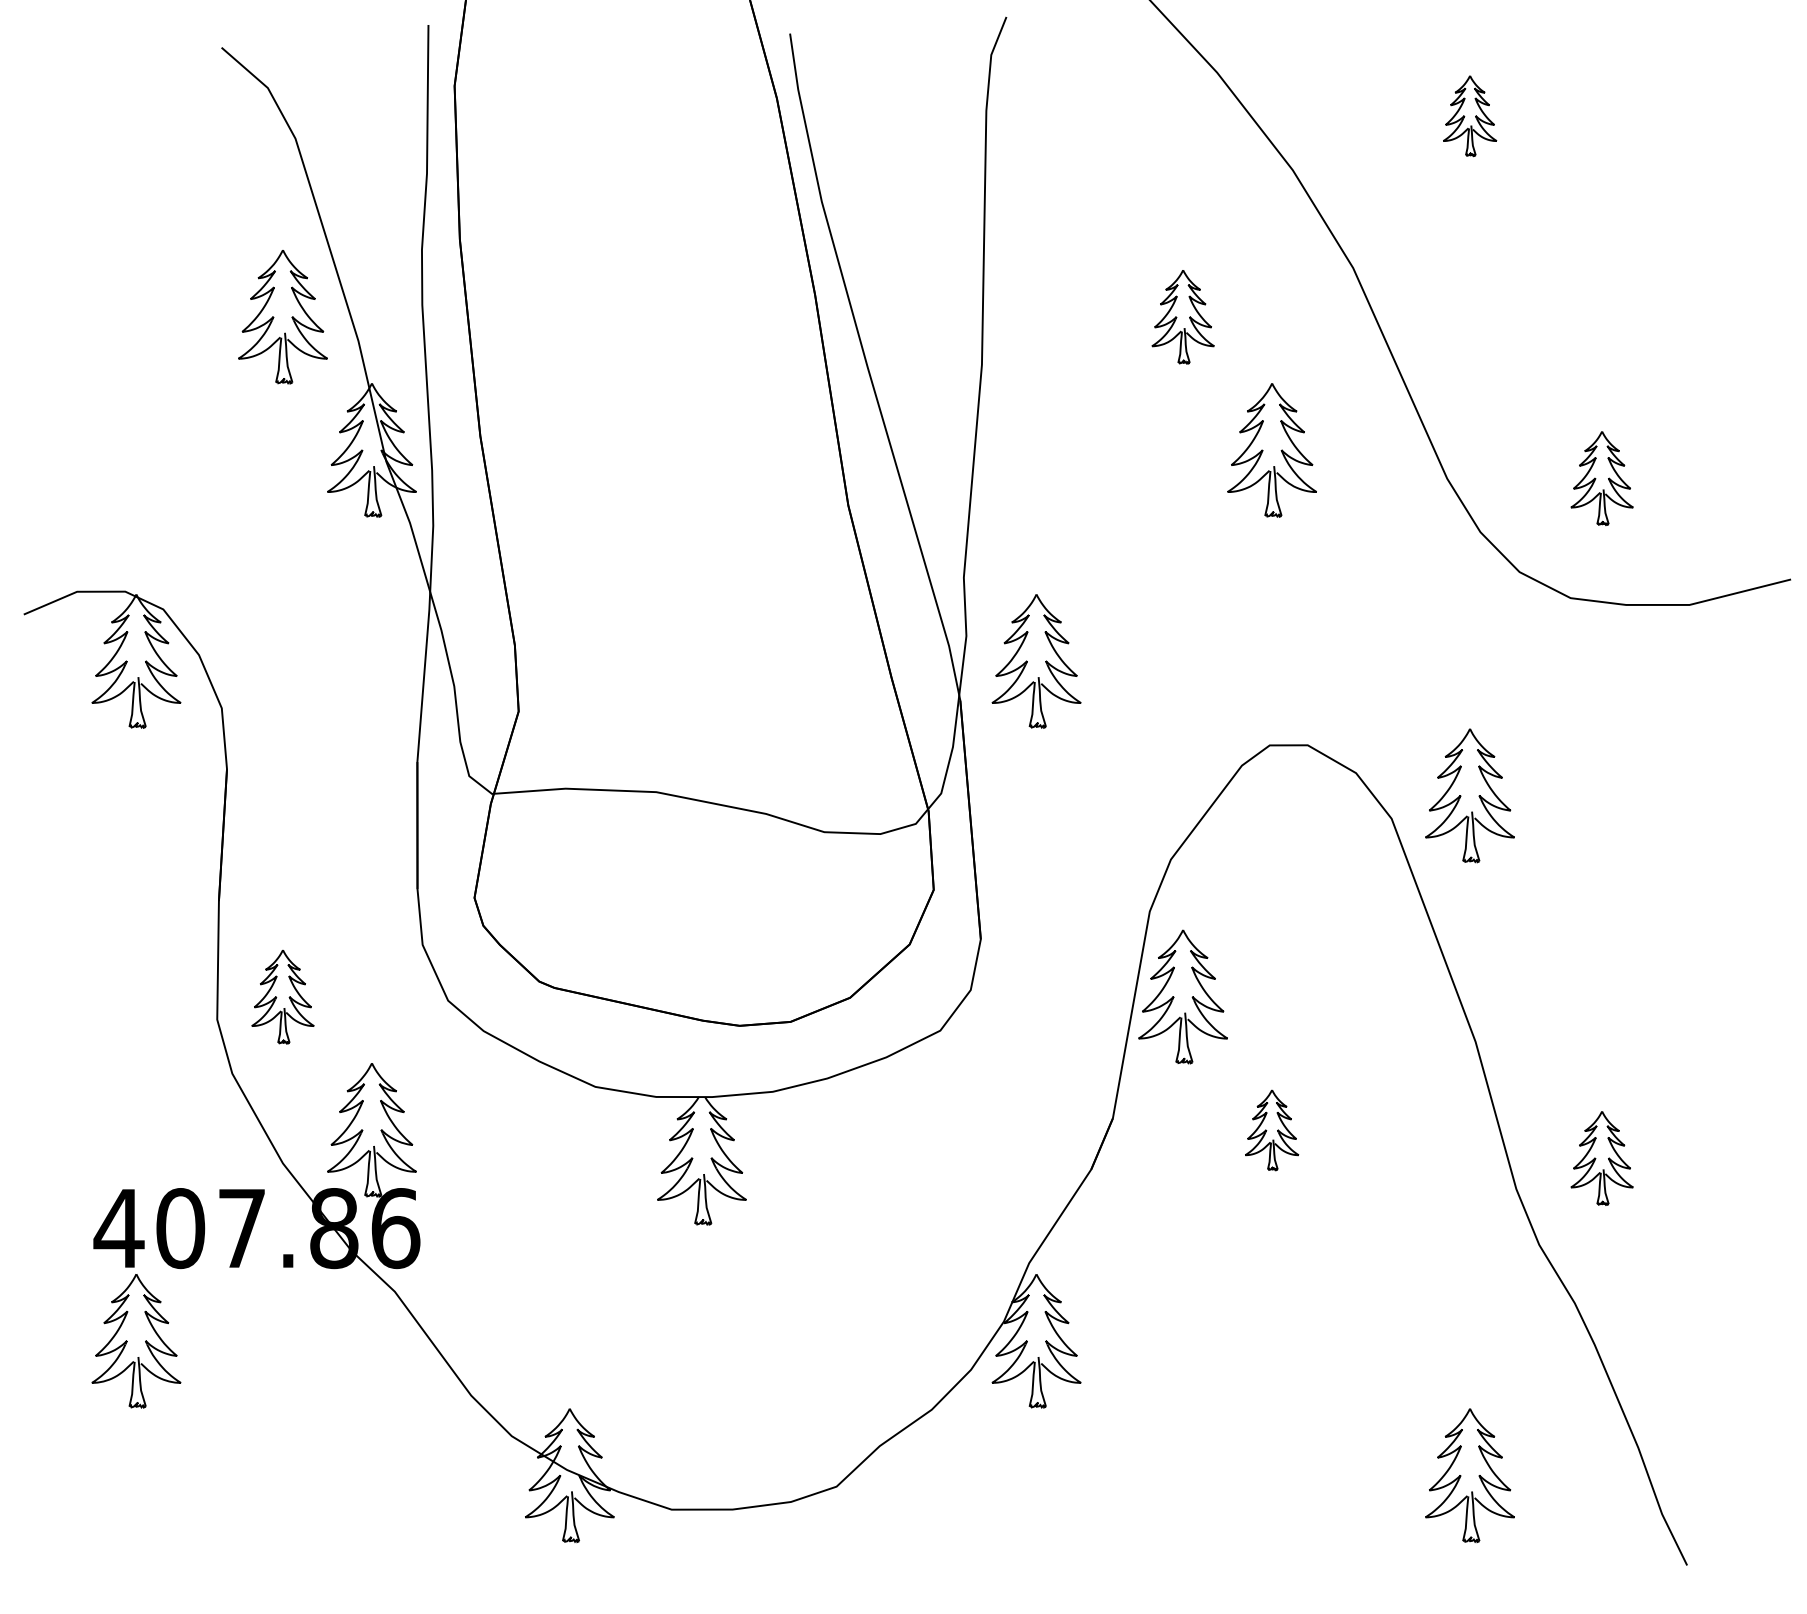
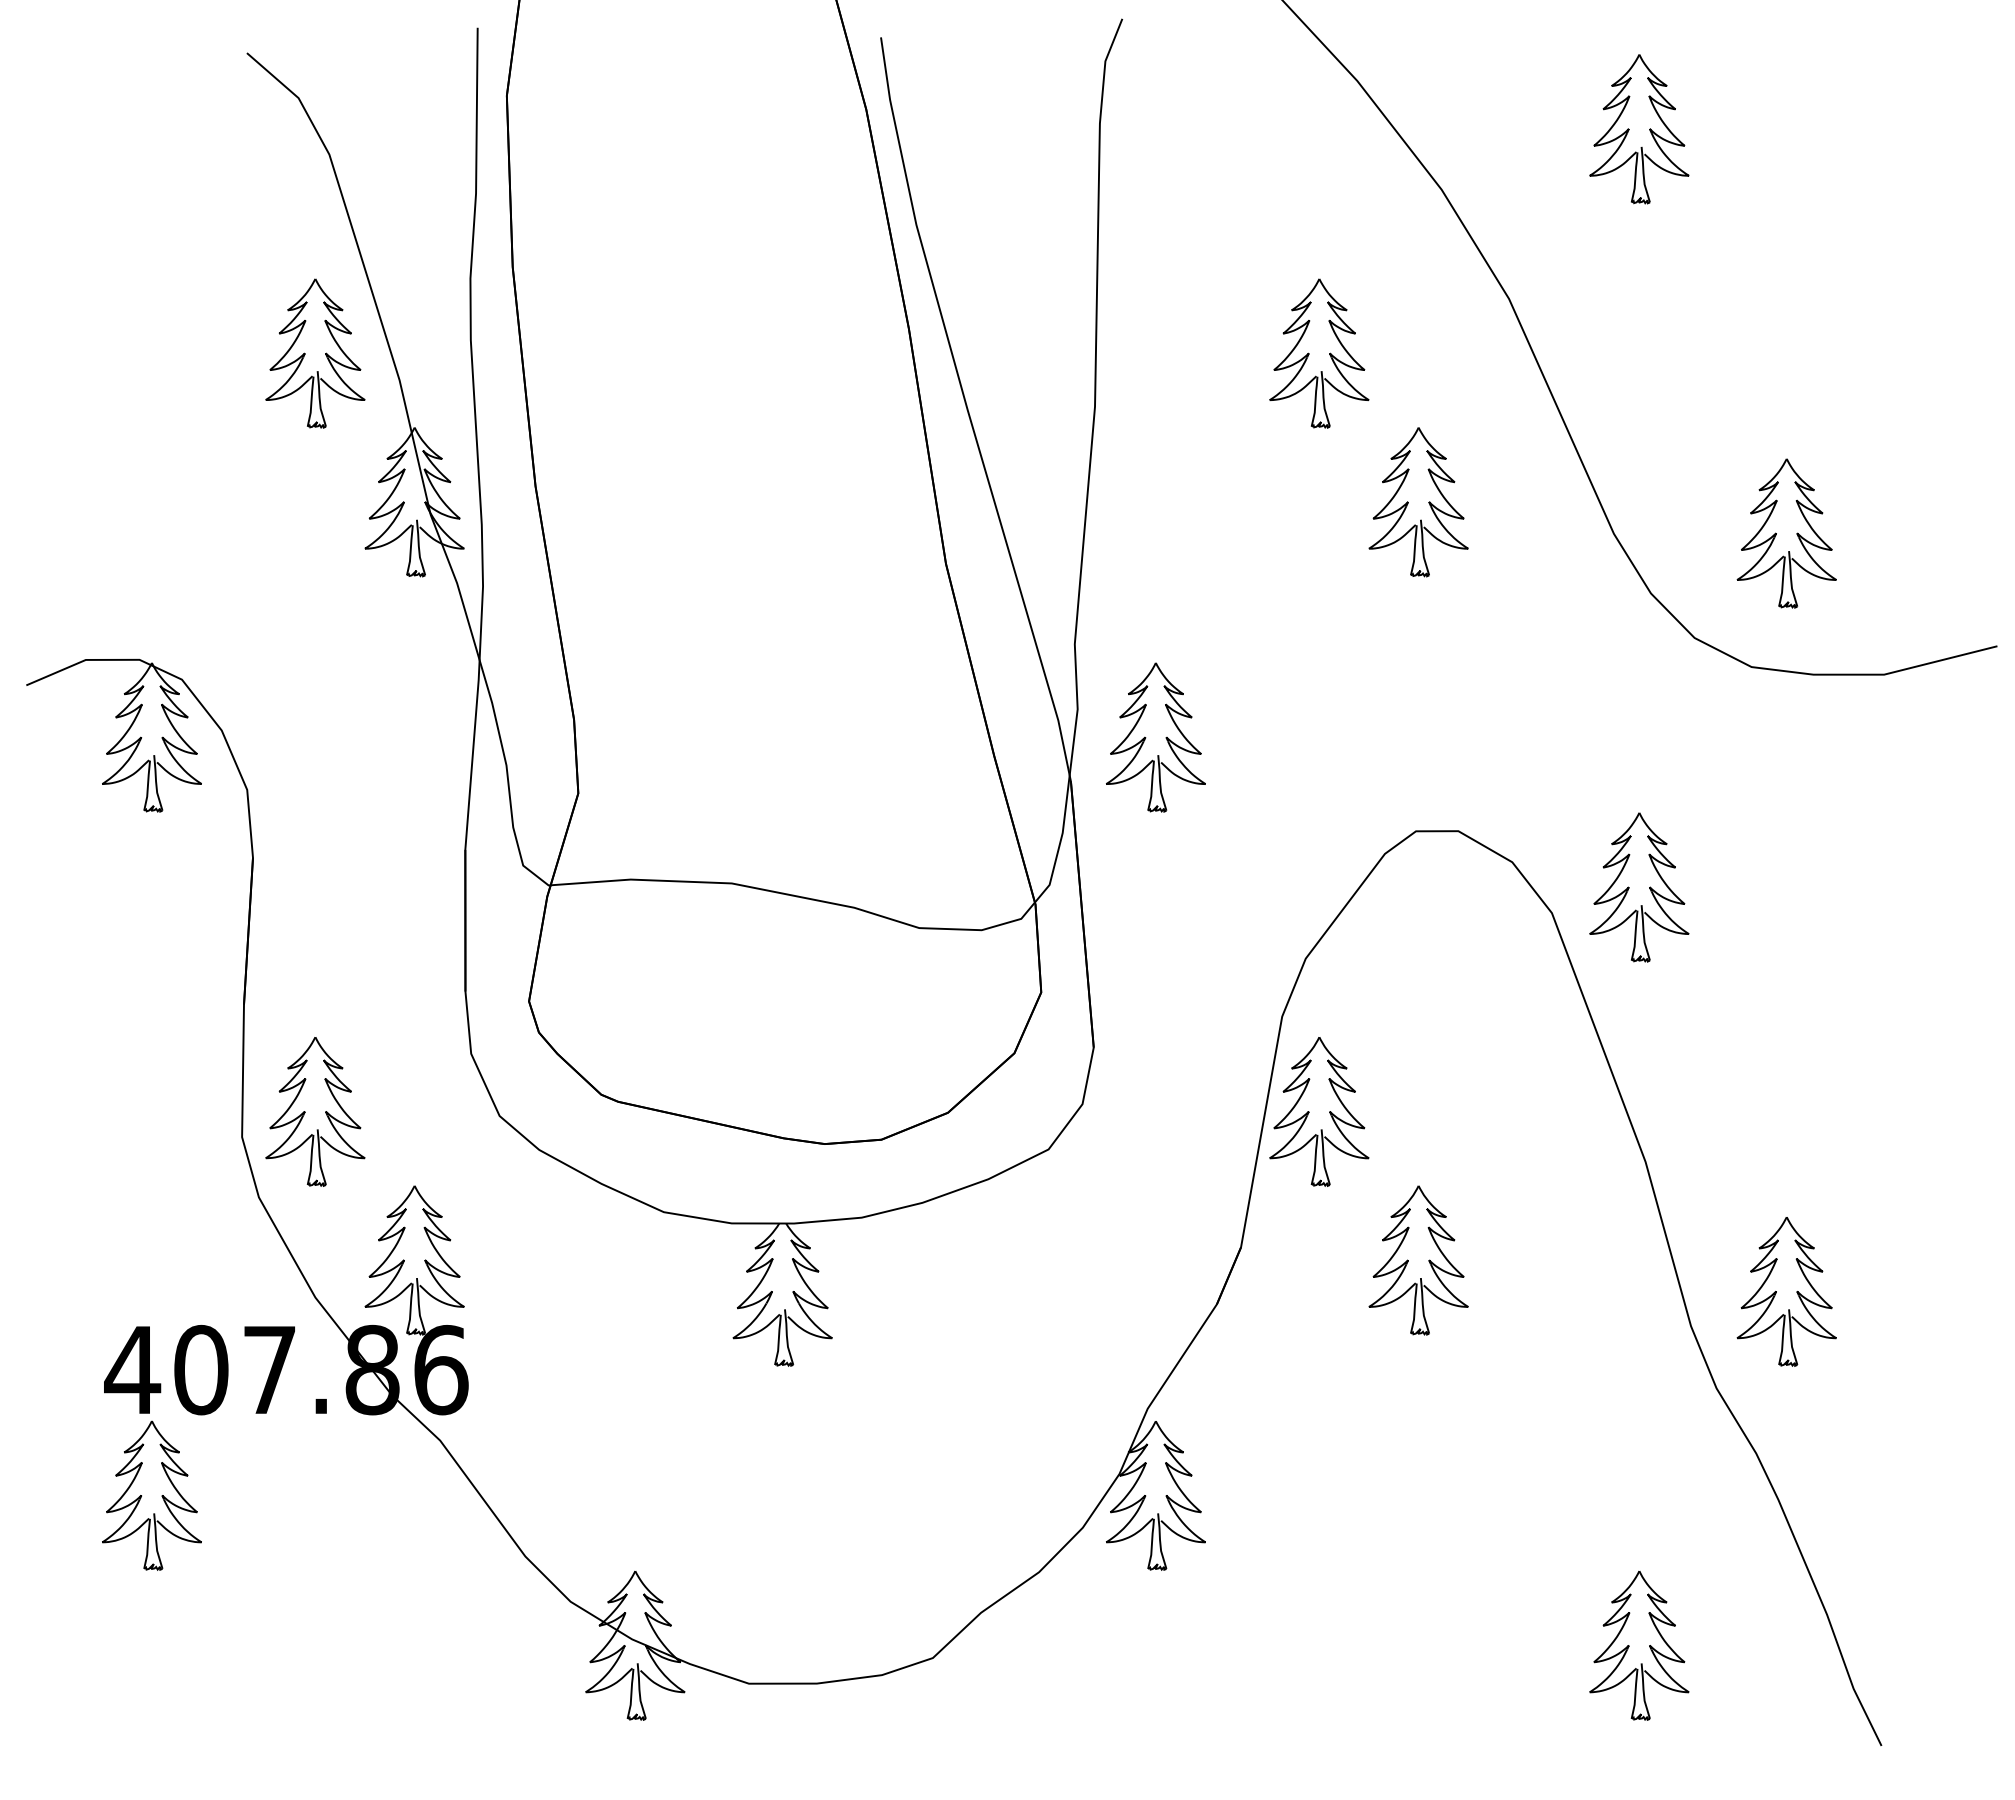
part: (1470, 116) -> (1639, 129), size x1.67
part: (1183, 317) -> (1319, 353), size x1.43
part: (1601, 478) -> (1786, 533), size x1.43
part: (283, 996) -> (315, 1111), size x1.43
part: (1272, 1130) -> (1418, 1260), size x1.67
part: (1601, 1158) -> (1786, 1291), size x1.43

